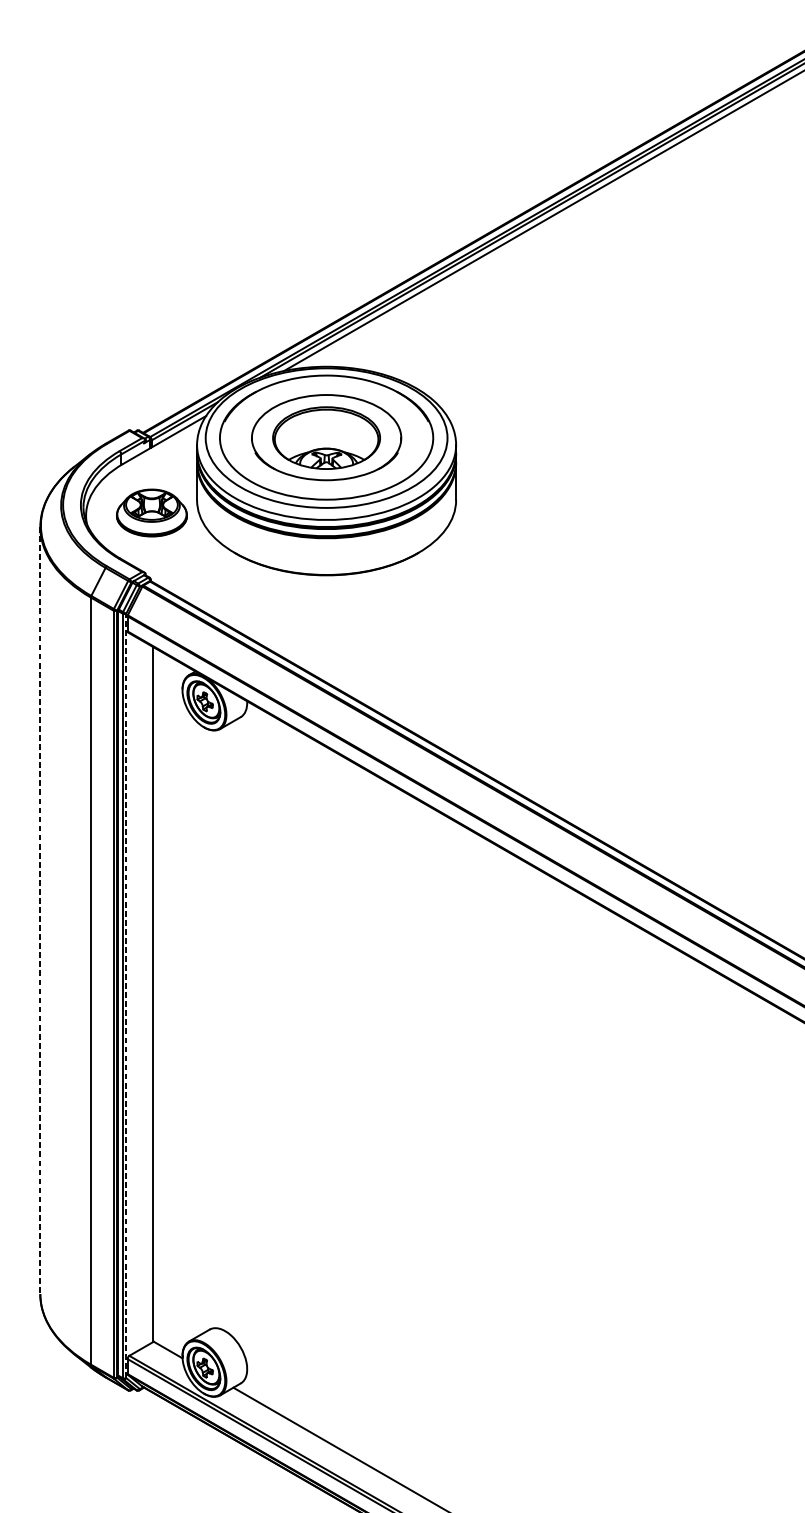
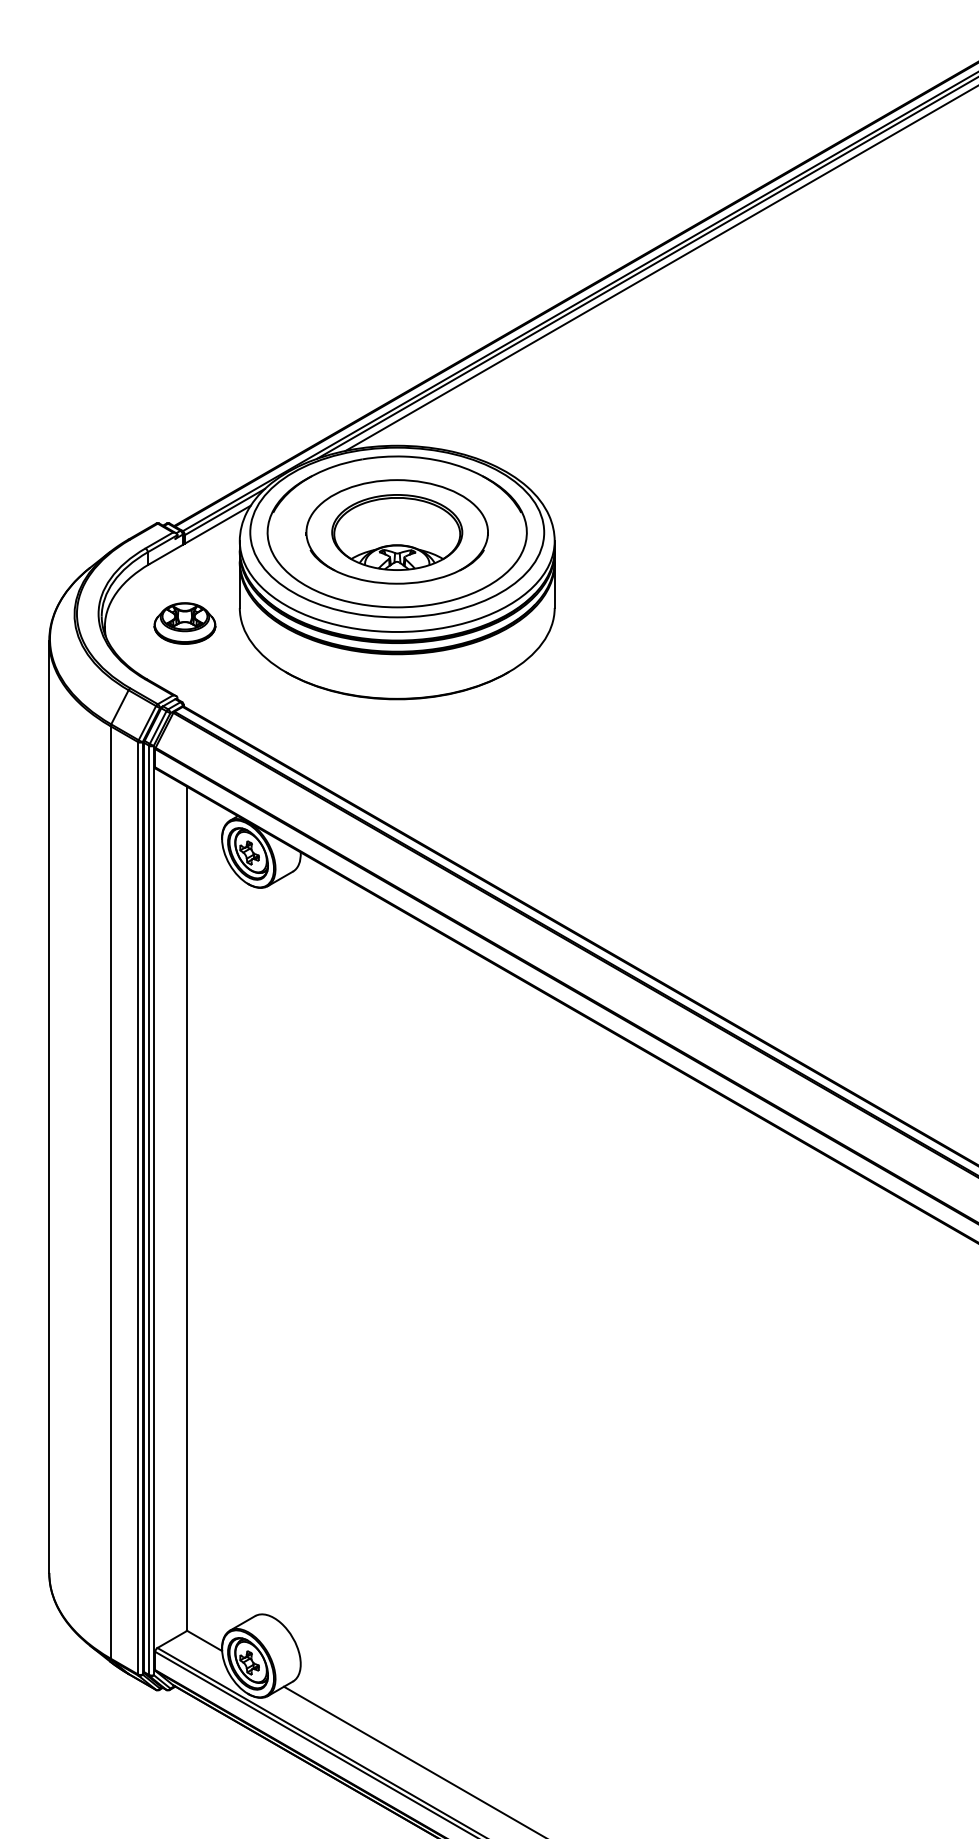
part: (151, 512) -> (184, 623), size x0.71
line: (40, 911) -> (49, 1107), dashed -> solid
line: (126, 995) -> (153, 1210), dashed -> solid

